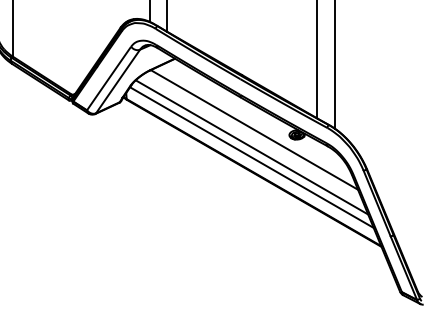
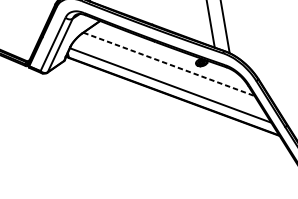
line: (254, 129) -> (169, 64), solid -> dashed
line: (251, 147) -> (169, 77), removed

